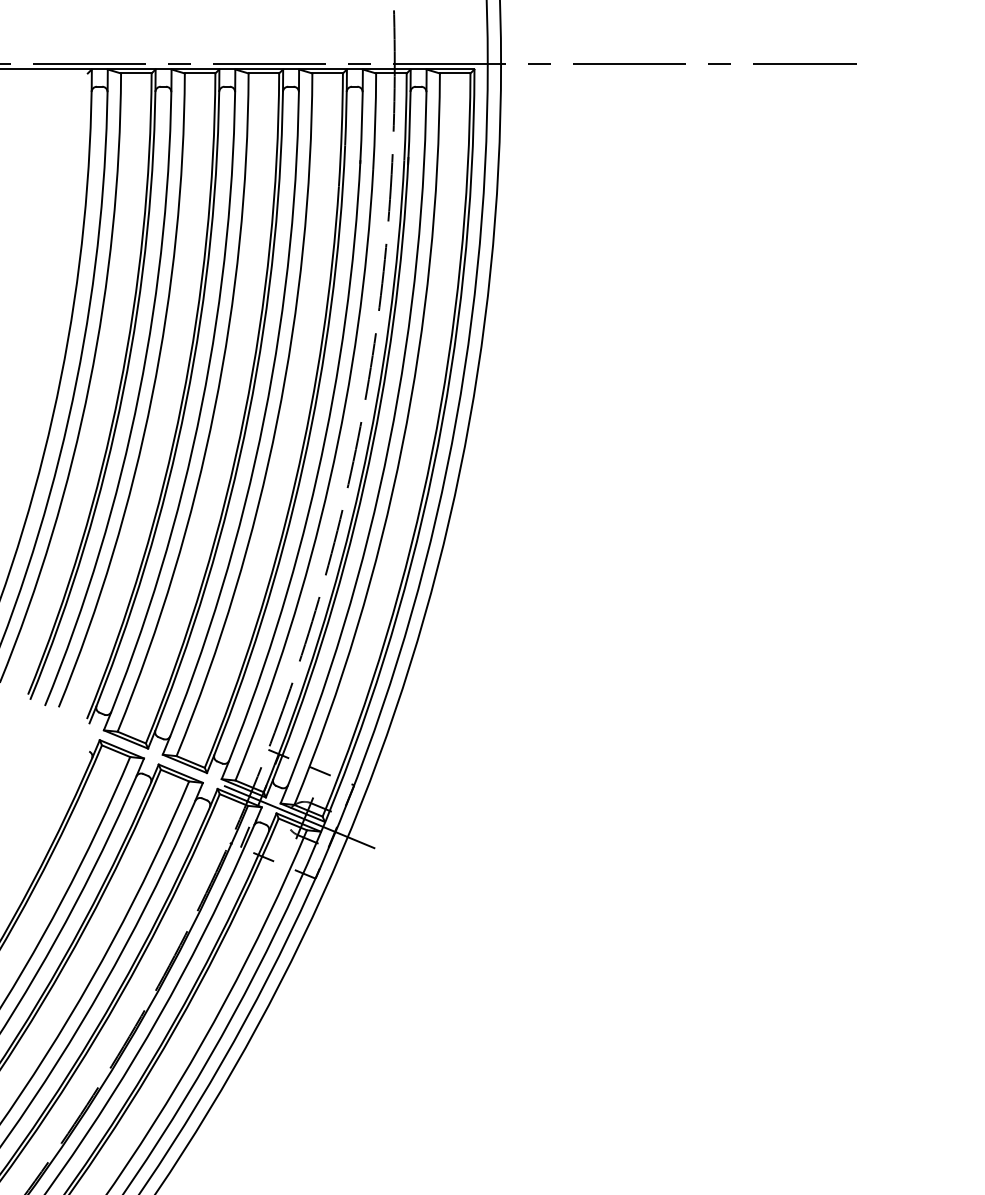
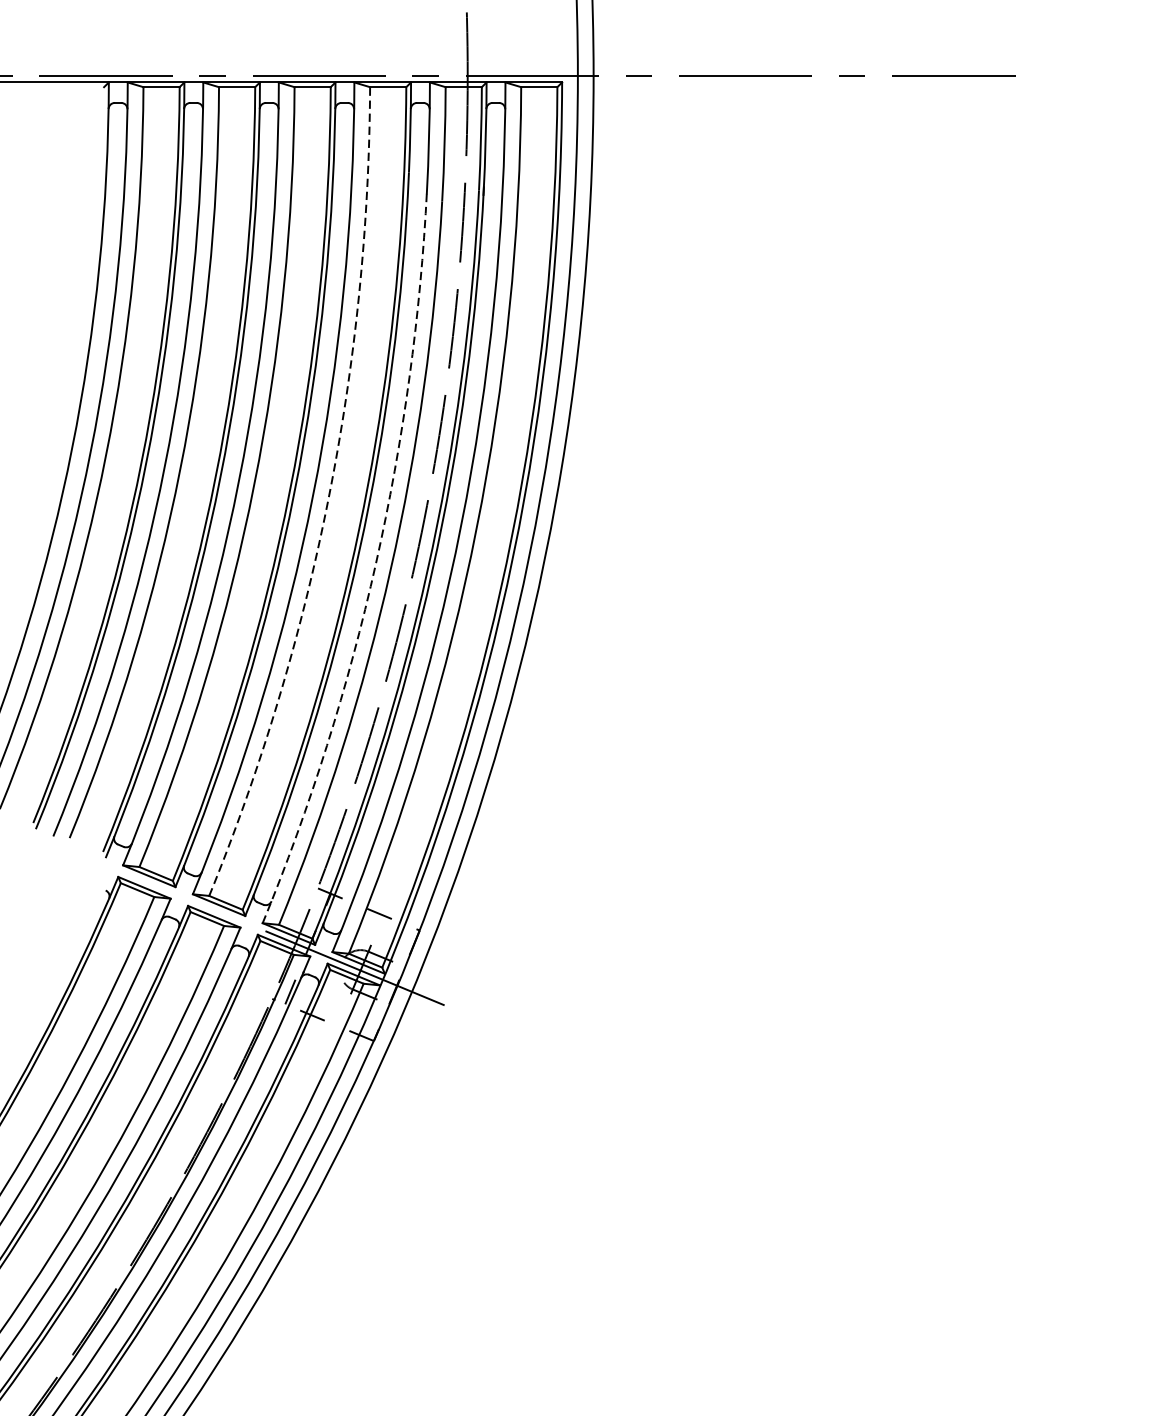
arc: (277, 421) -> (328, 499), solid -> dashed
arc: (317, 475) -> (376, 563), solid -> dashed

